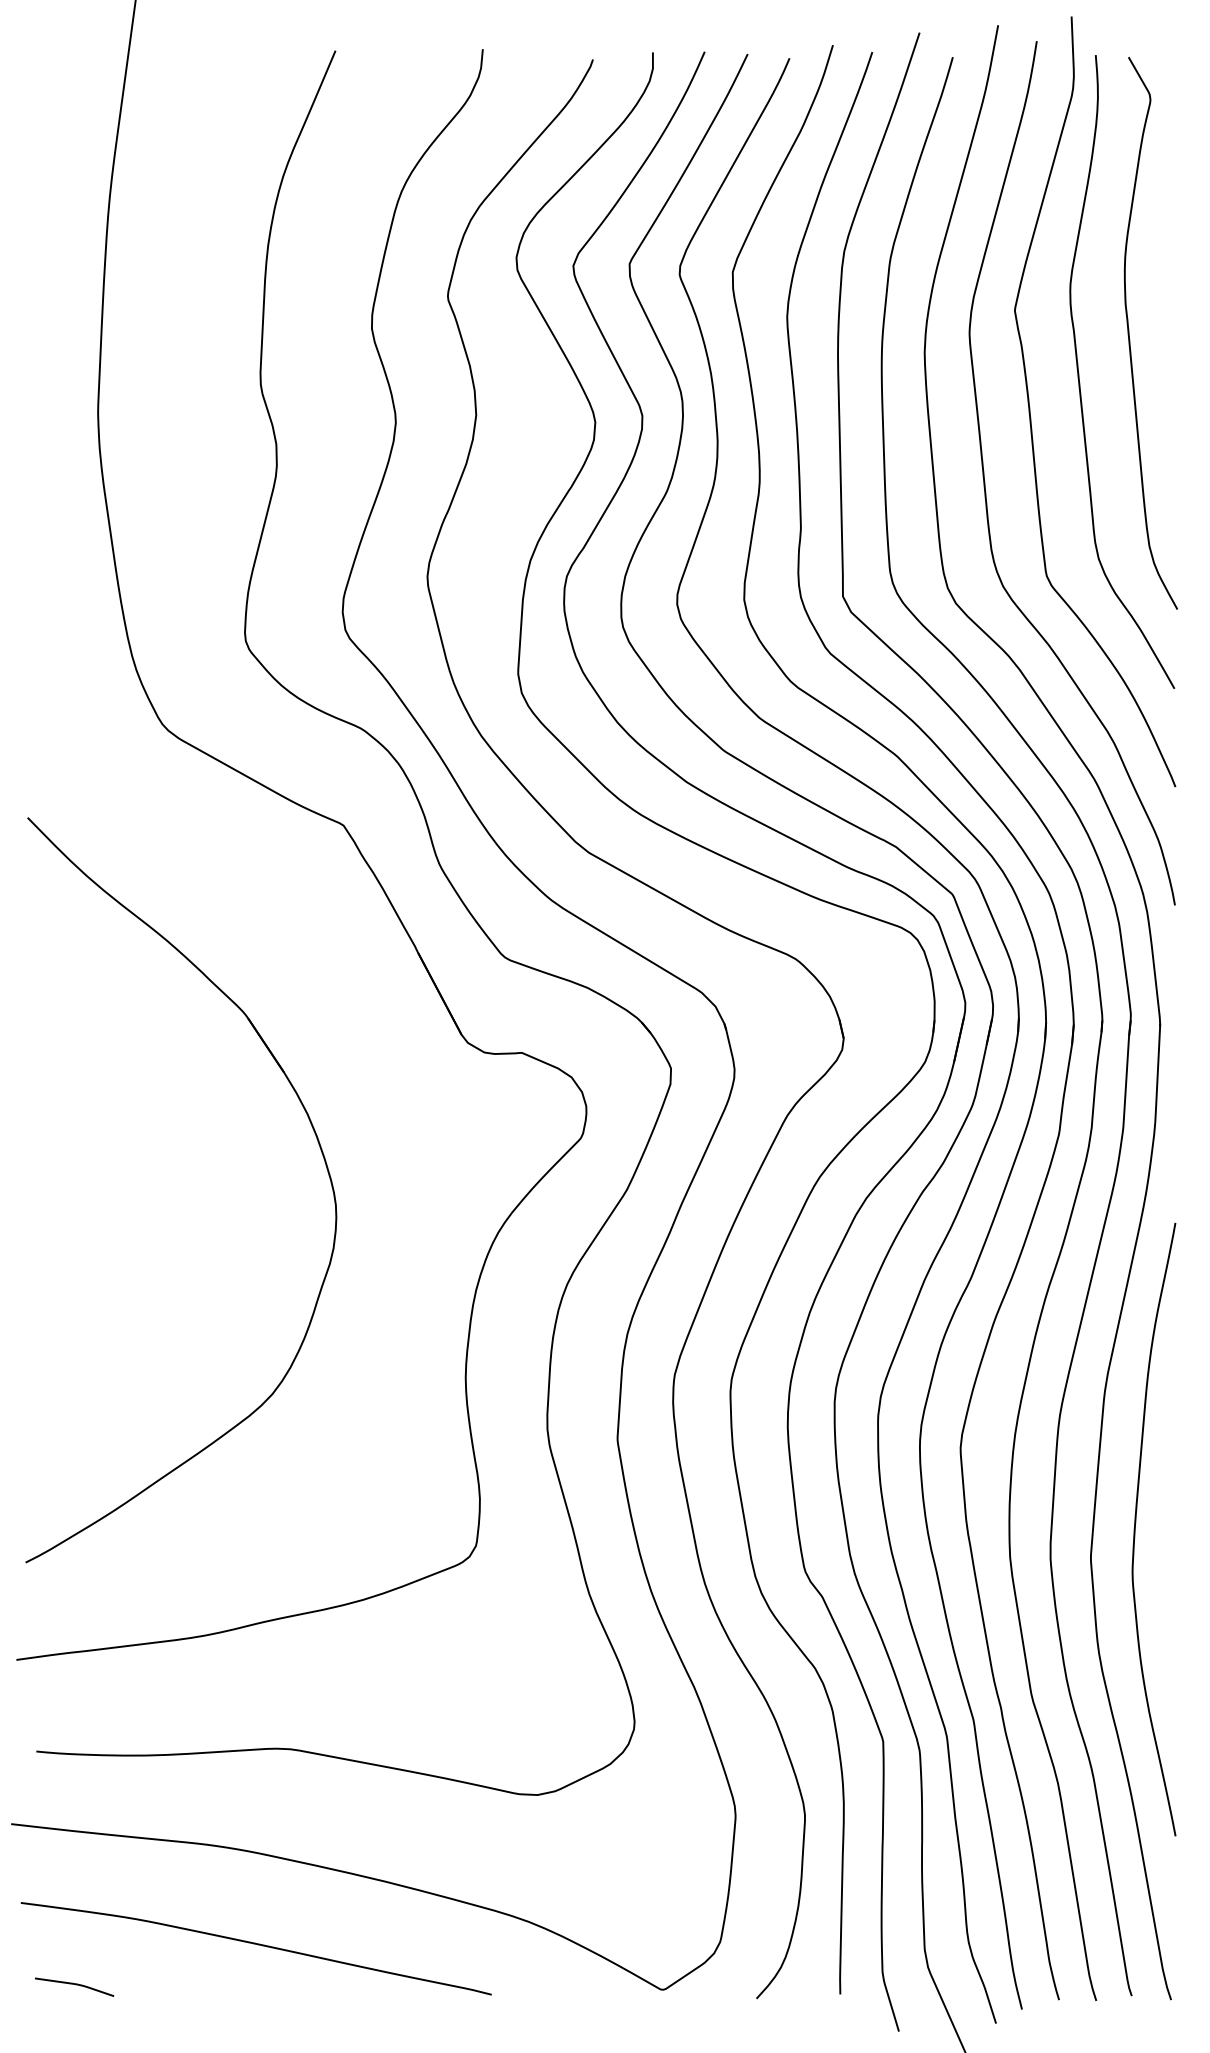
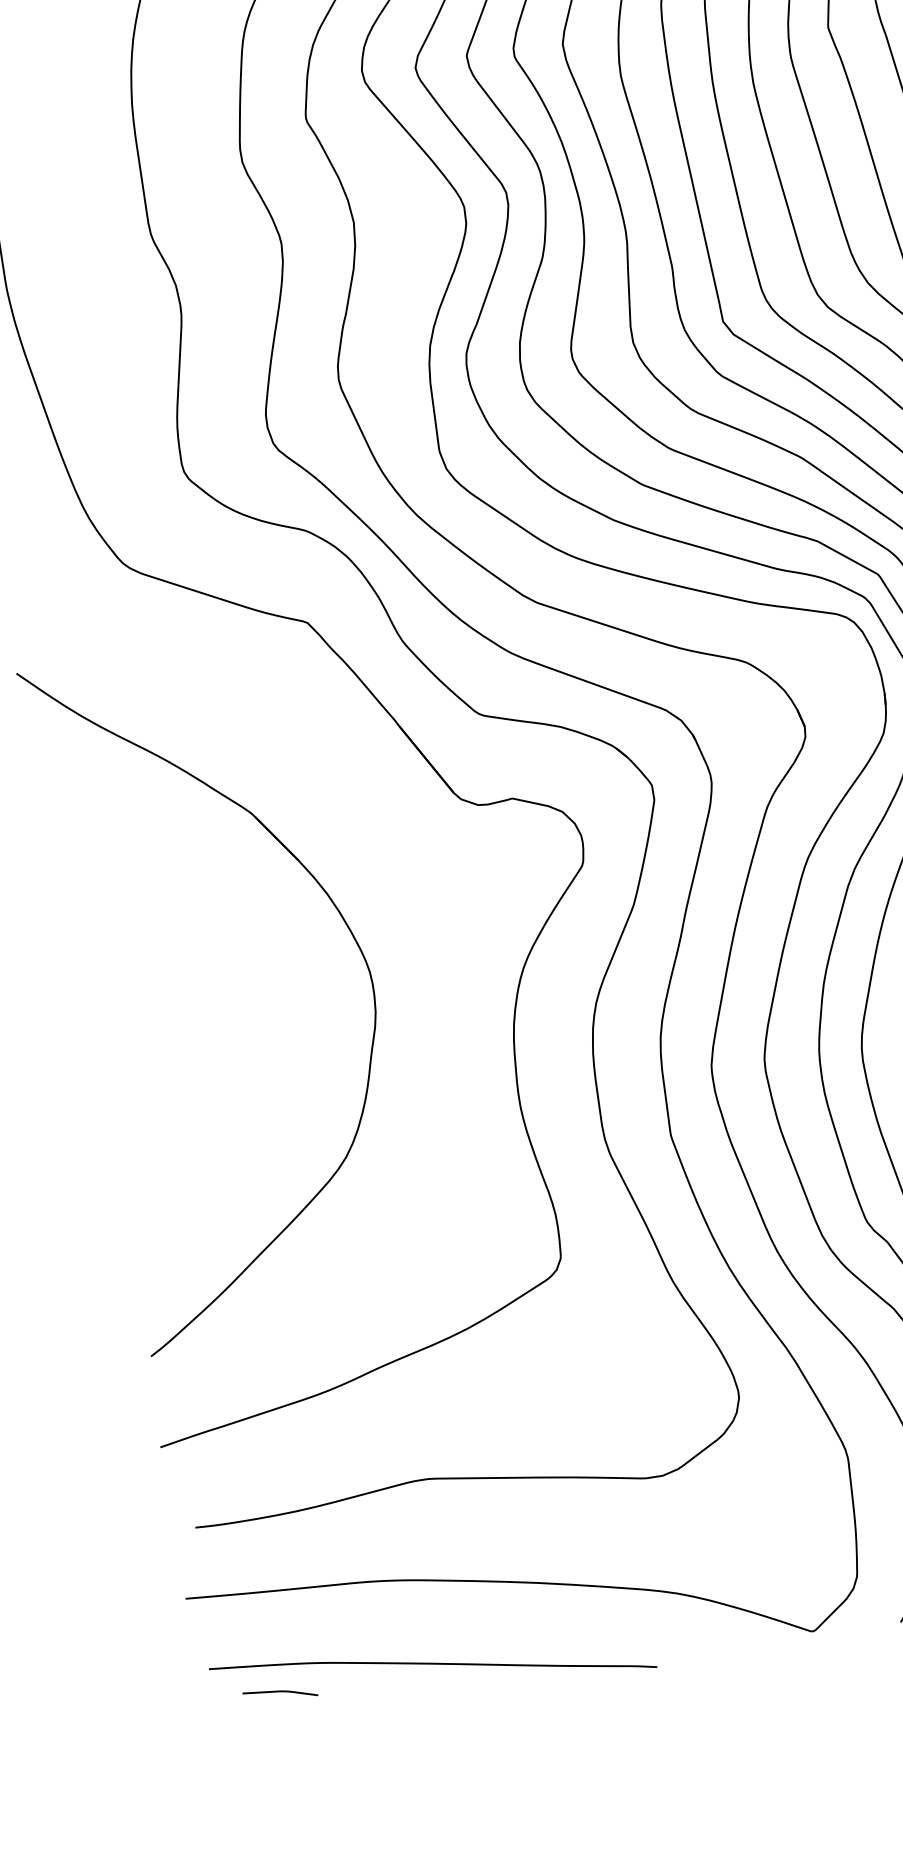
curve: (75, 1985) -> (280, 1692), moved

